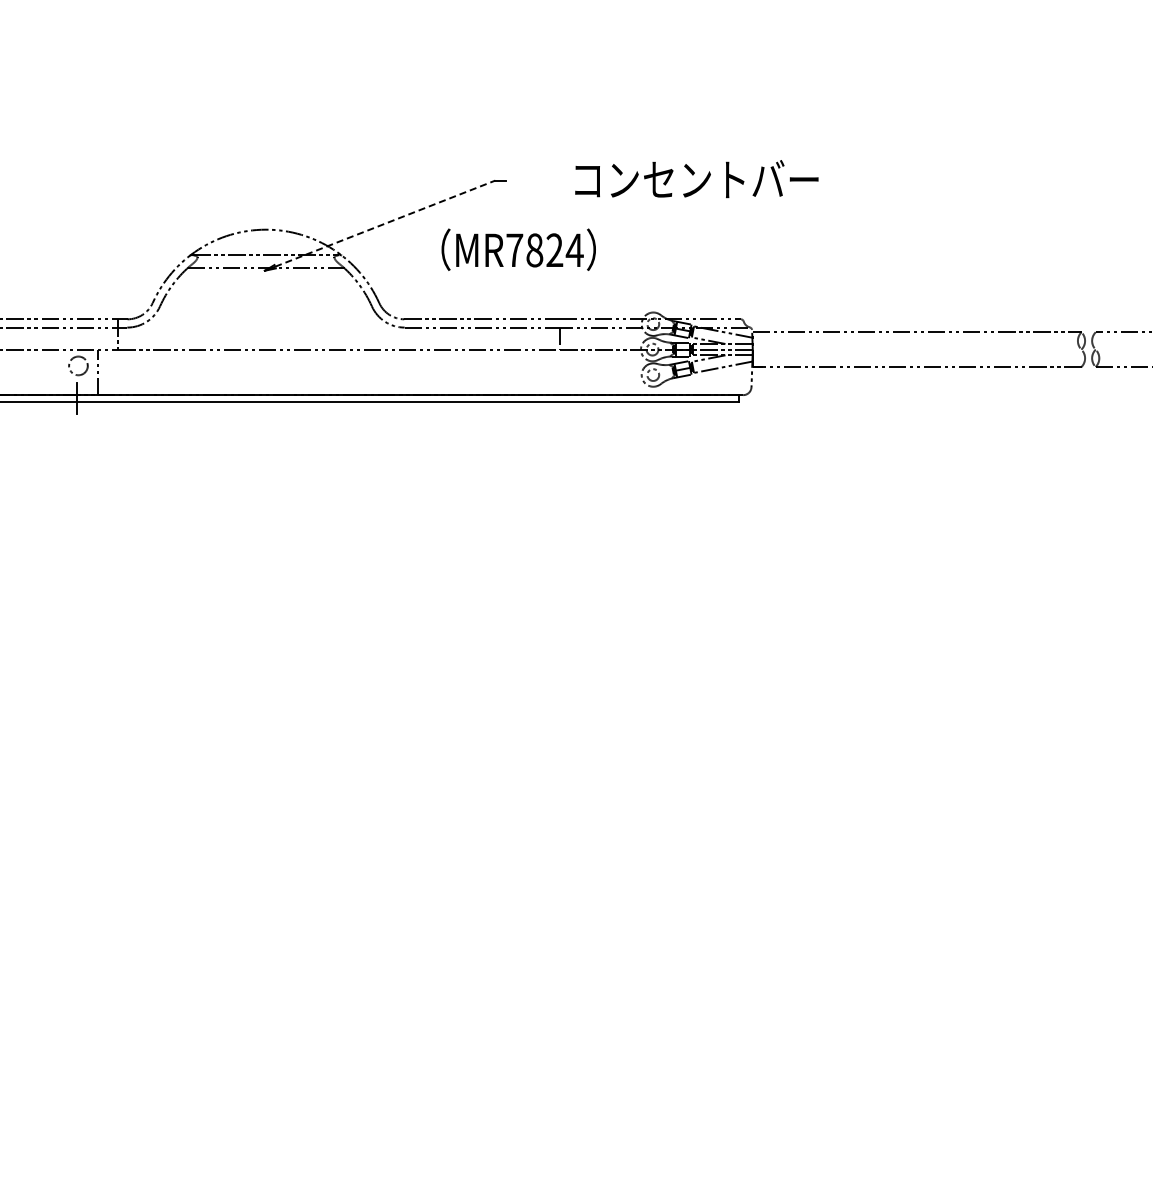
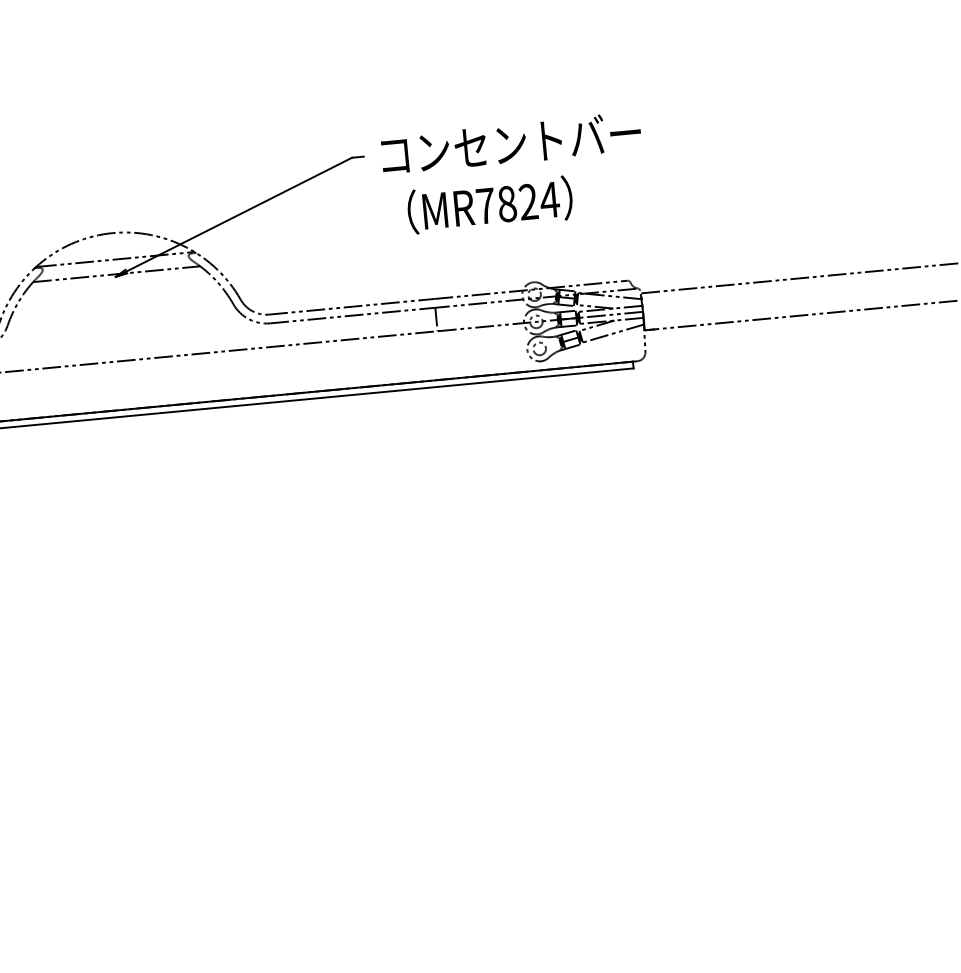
text: (696, 179) -> (510, 143), moved
line: (385, 223) -> (239, 214), dashed -> solid
text: (518, 249) -> (489, 204), moved

